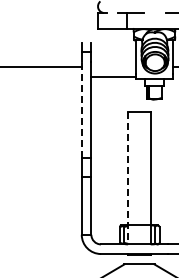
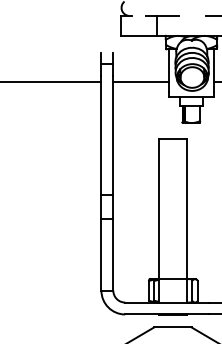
line: (113, 76) -> (140, 82), moved
line: (81, 109) -> (101, 135), dashed -> solid
line: (128, 178) -> (159, 220), dashed -> solid

